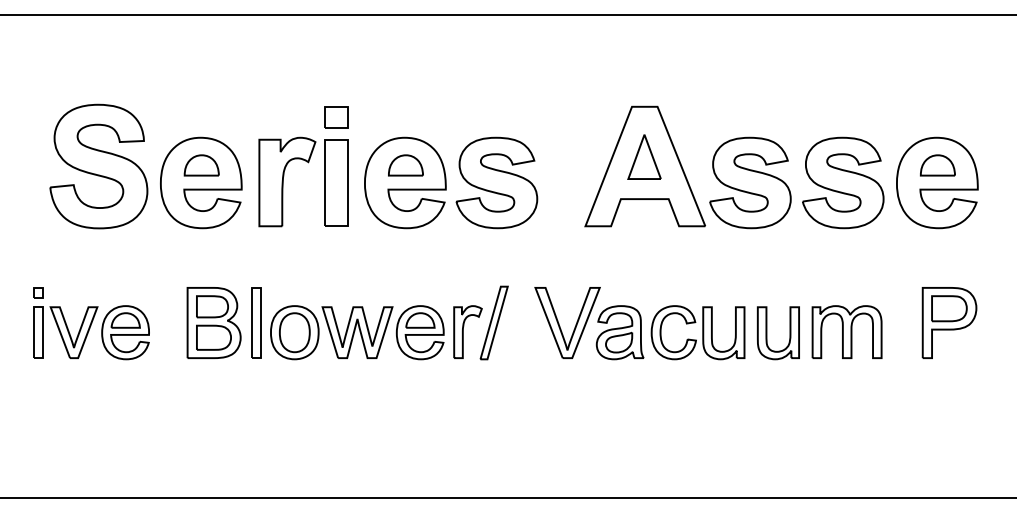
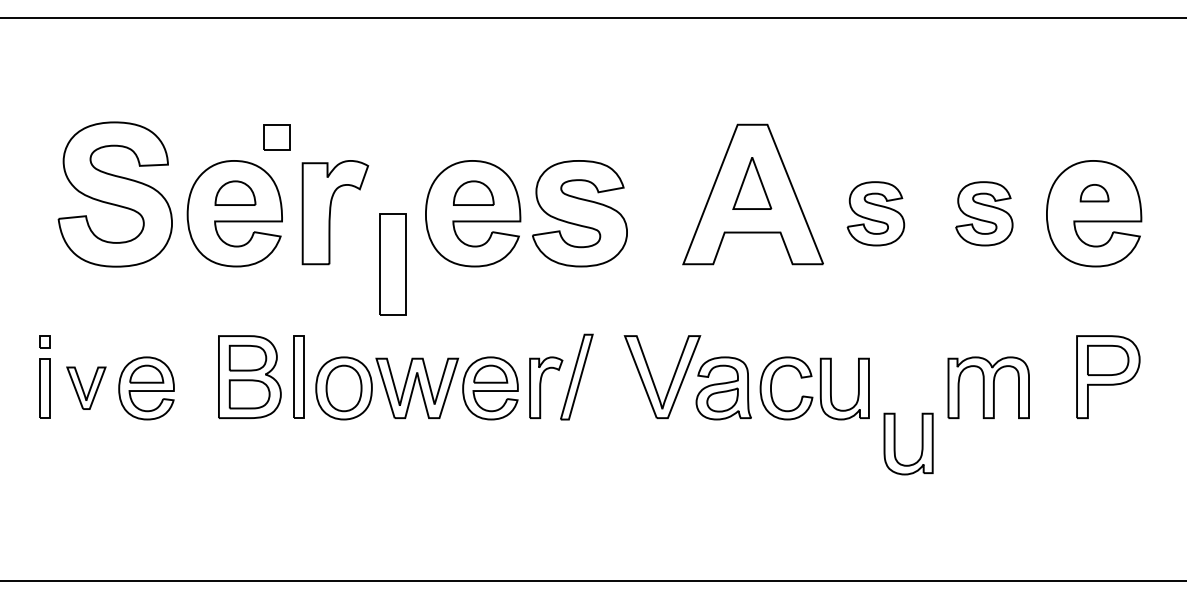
part: (336, 117) -> (276, 137), moved
part: (937, 164) -> (1094, 192), size x0.7
part: (336, 182) -> (392, 264), moved
part: (750, 182) -> (875, 213), size x0.6
part: (843, 182) -> (984, 213), size x0.6
part: (74, 331) -> (86, 387), size x0.7
part: (767, 332) -> (895, 443), moved

